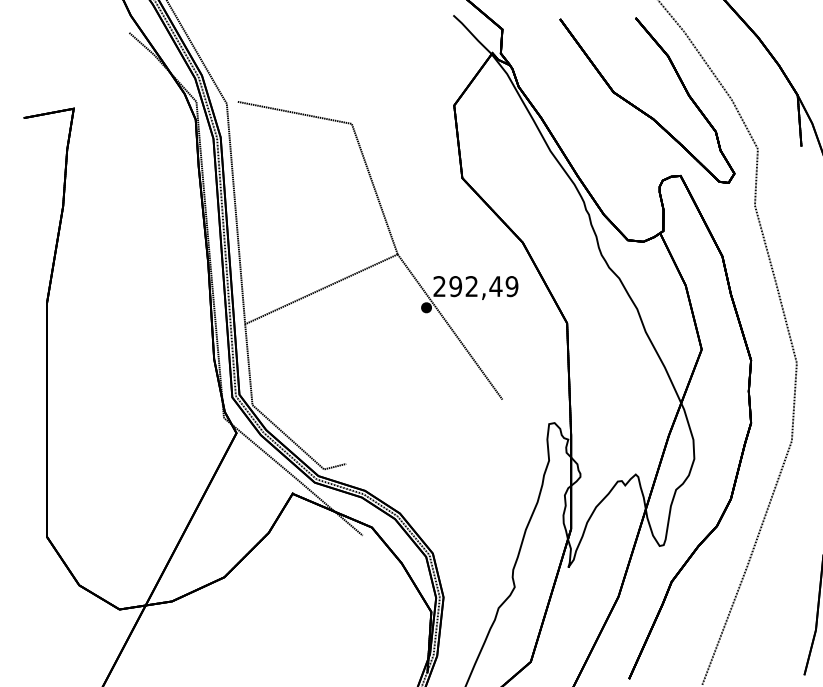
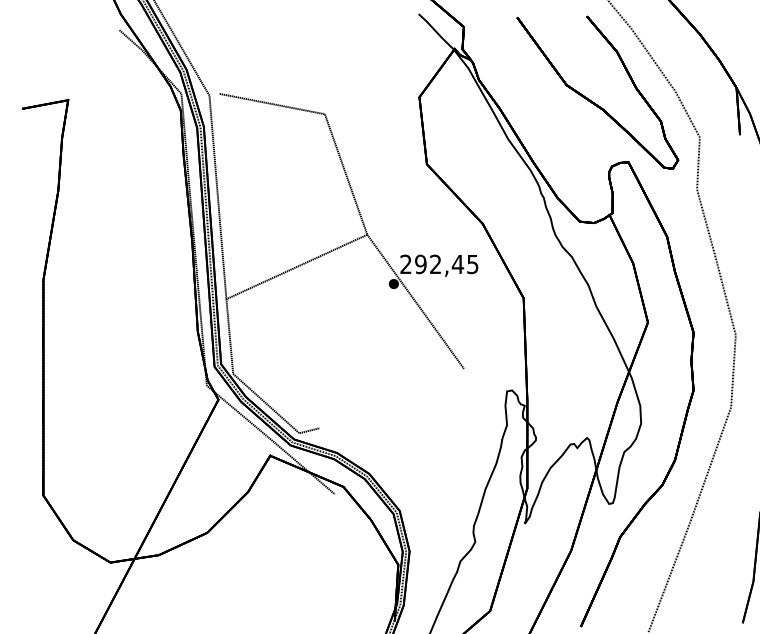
text: (511, 285) -> (472, 263), 292,49 -> 292,45

